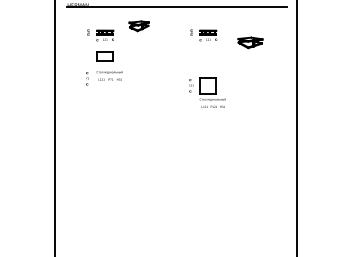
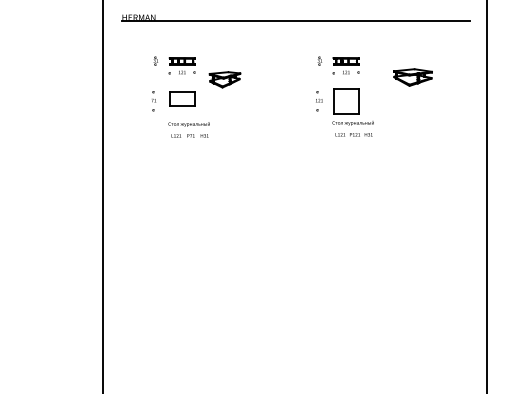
part: (138, 26) -> (223, 80), moved
part: (87, 78) -> (153, 100), moved
part: (207, 92) -> (344, 111), moved

